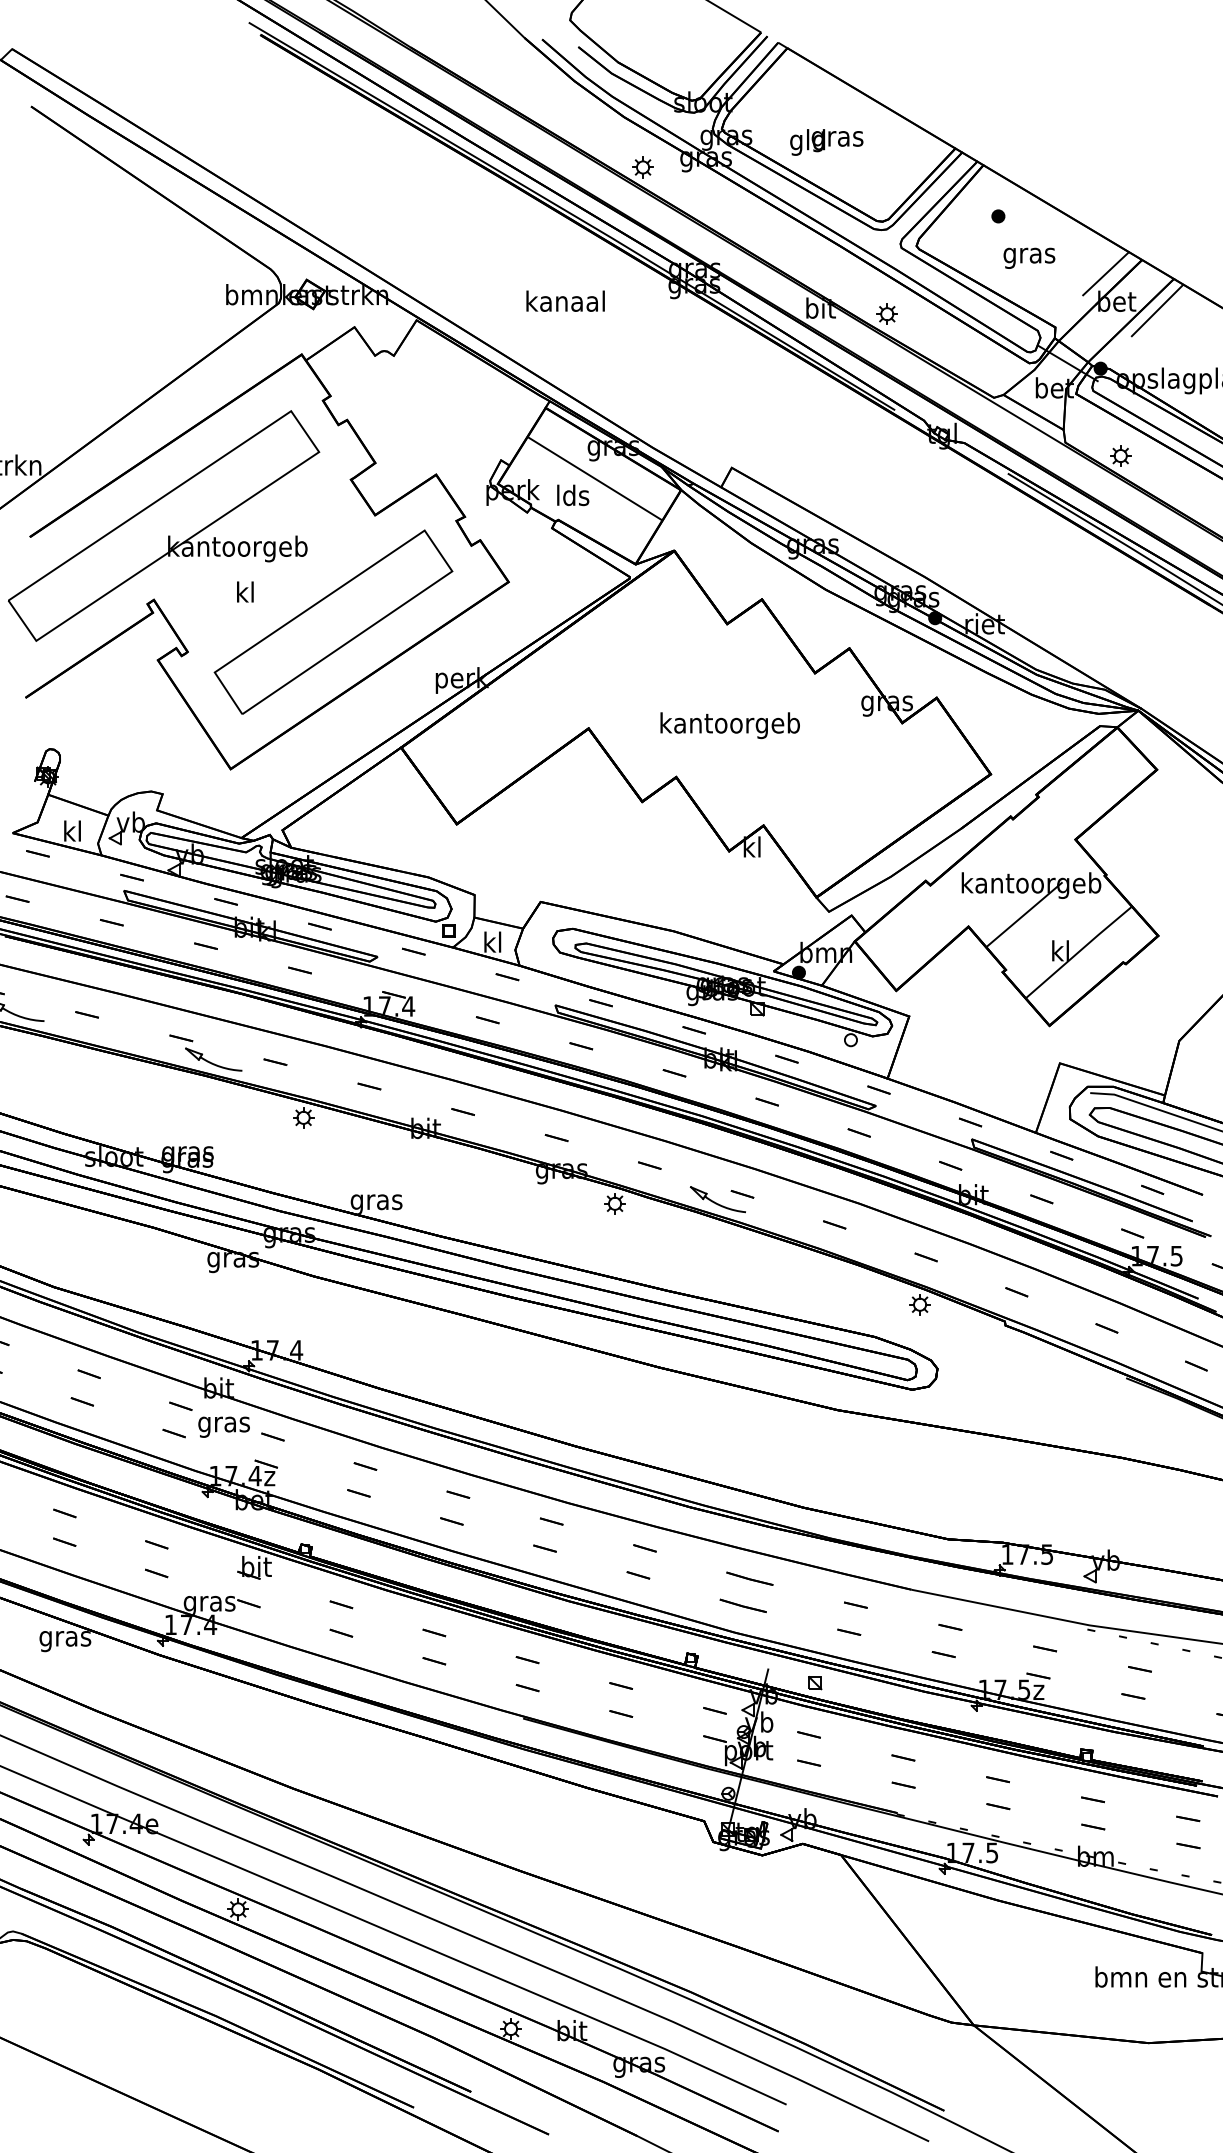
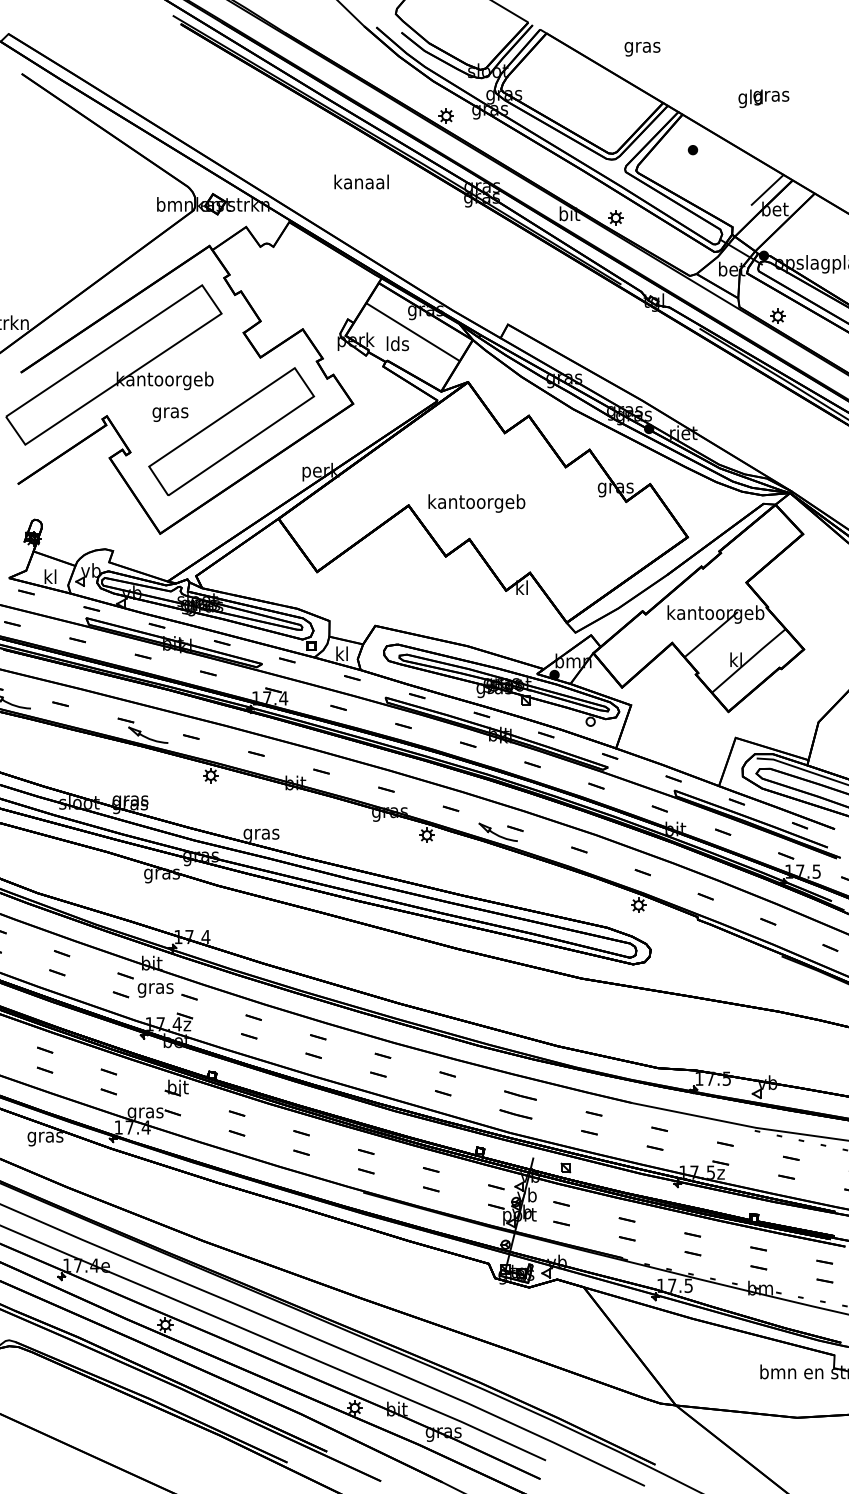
text: (826, 142) -> (763, 98), moved
text: (1029, 258) -> (642, 49), moved
text: (565, 300) -> (361, 181), moved
line: (1156, 310) -> (802, 215), removed
text: (245, 594) -> (170, 412), kl -> gras
text: (729, 725) -> (476, 503), moved

